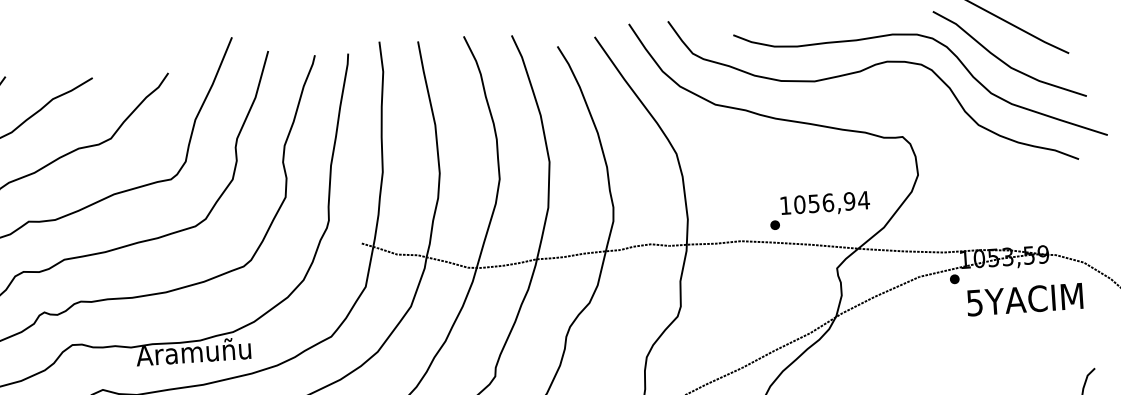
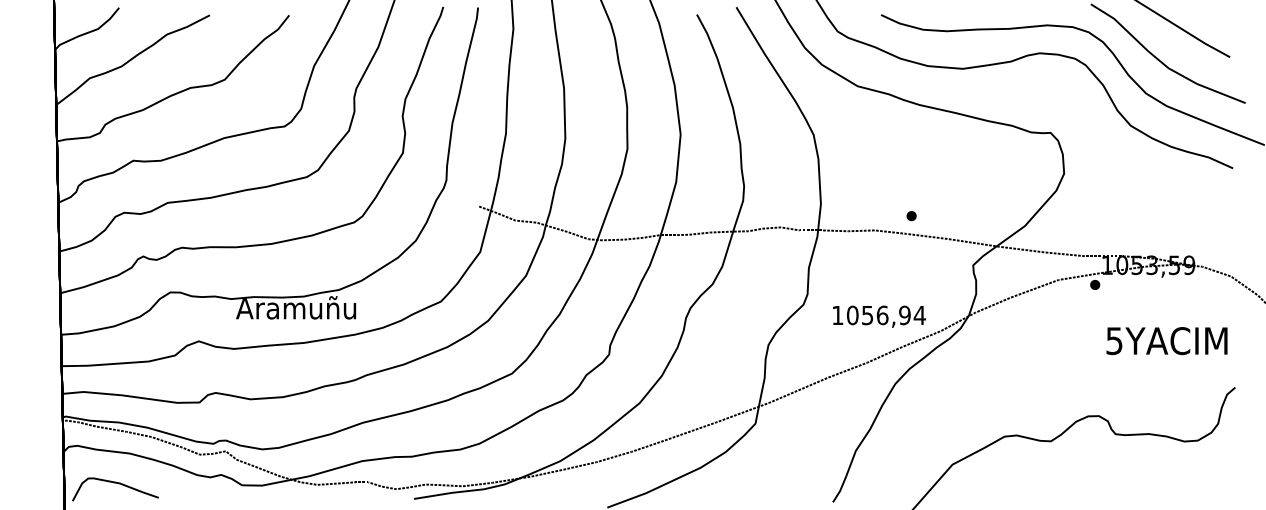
text: (825, 204) -> (879, 316), moved
text: (1024, 300) -> (1166, 341), moved

